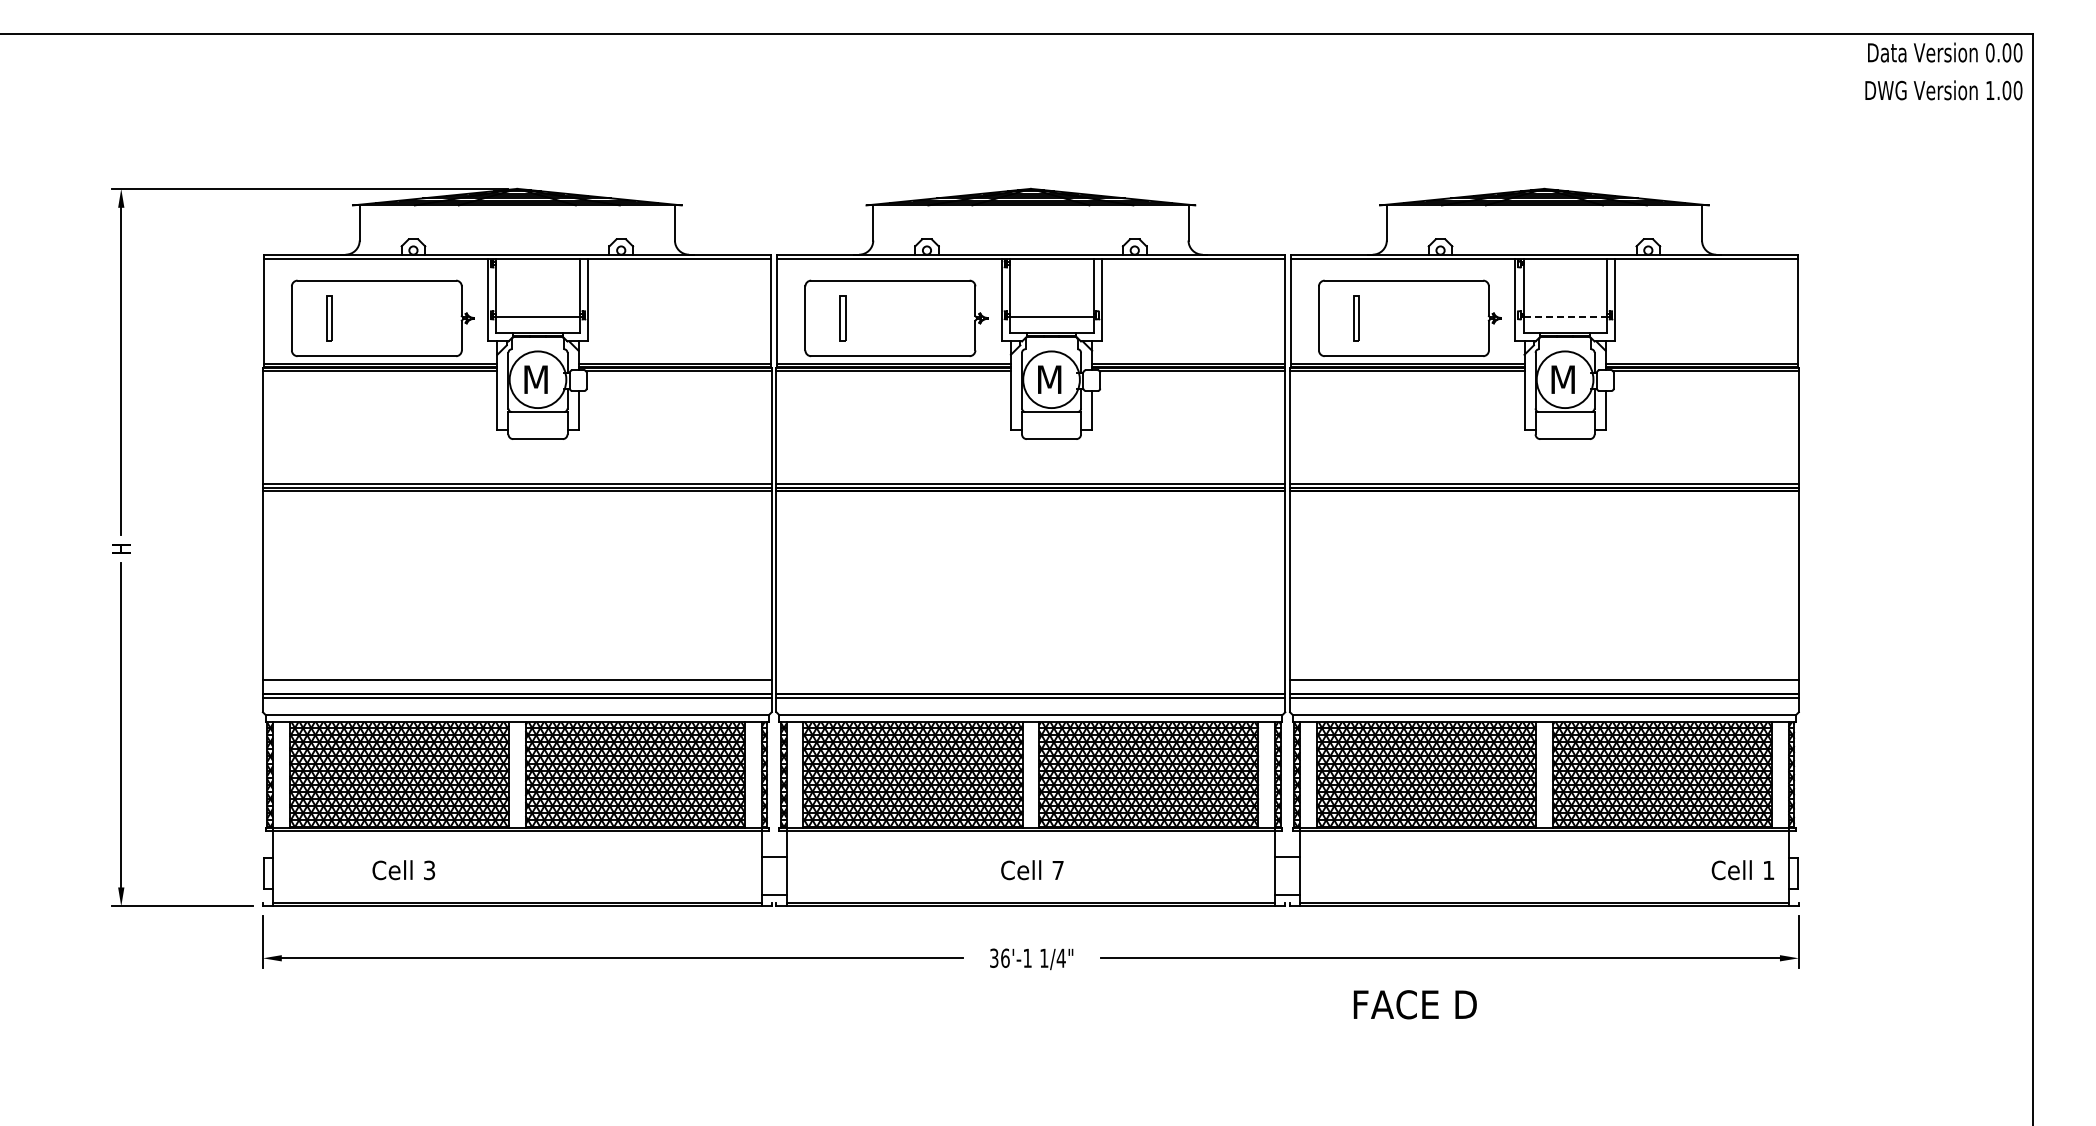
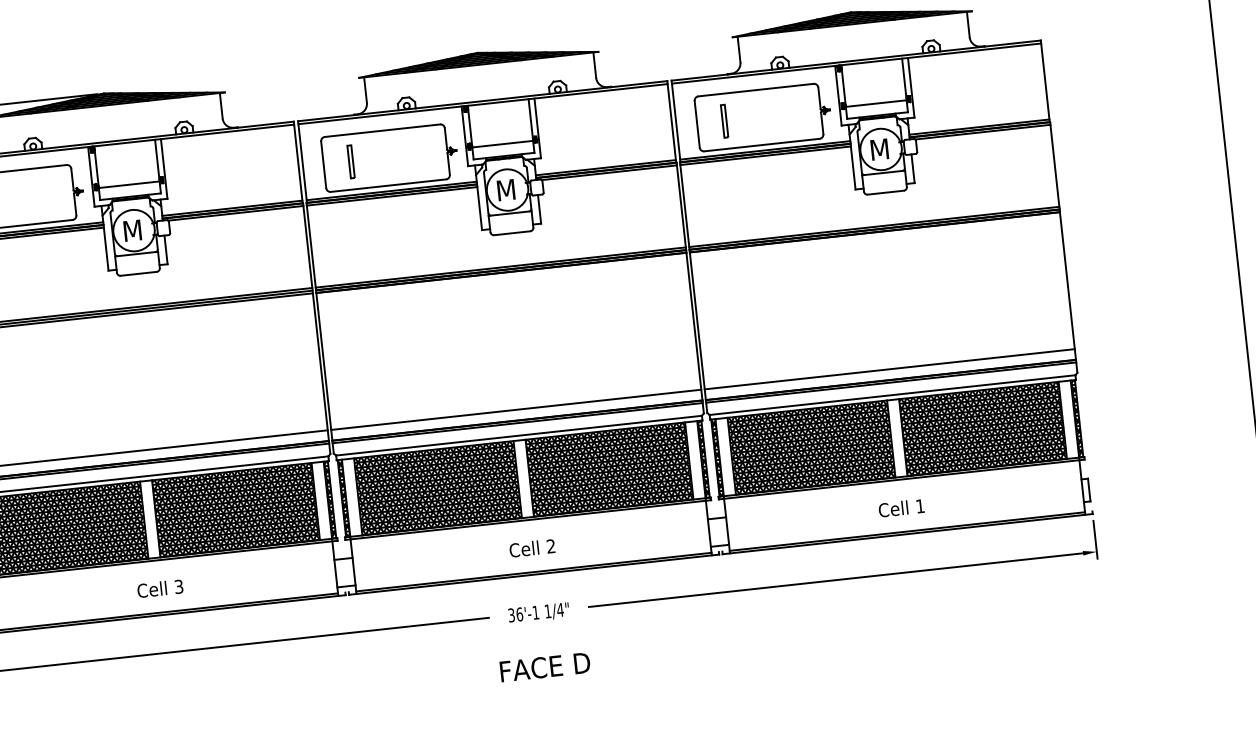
line: (1565, 316) -> (876, 103), dashed -> solid
line: (1030, 679) -> (515, 409), added
text: (1057, 869) -> (550, 545), 7 -> 2
text: (403, 870) -> (160, 588), moved
text: (1742, 870) -> (901, 508), moved
text: (1414, 1004) -> (544, 667), moved

